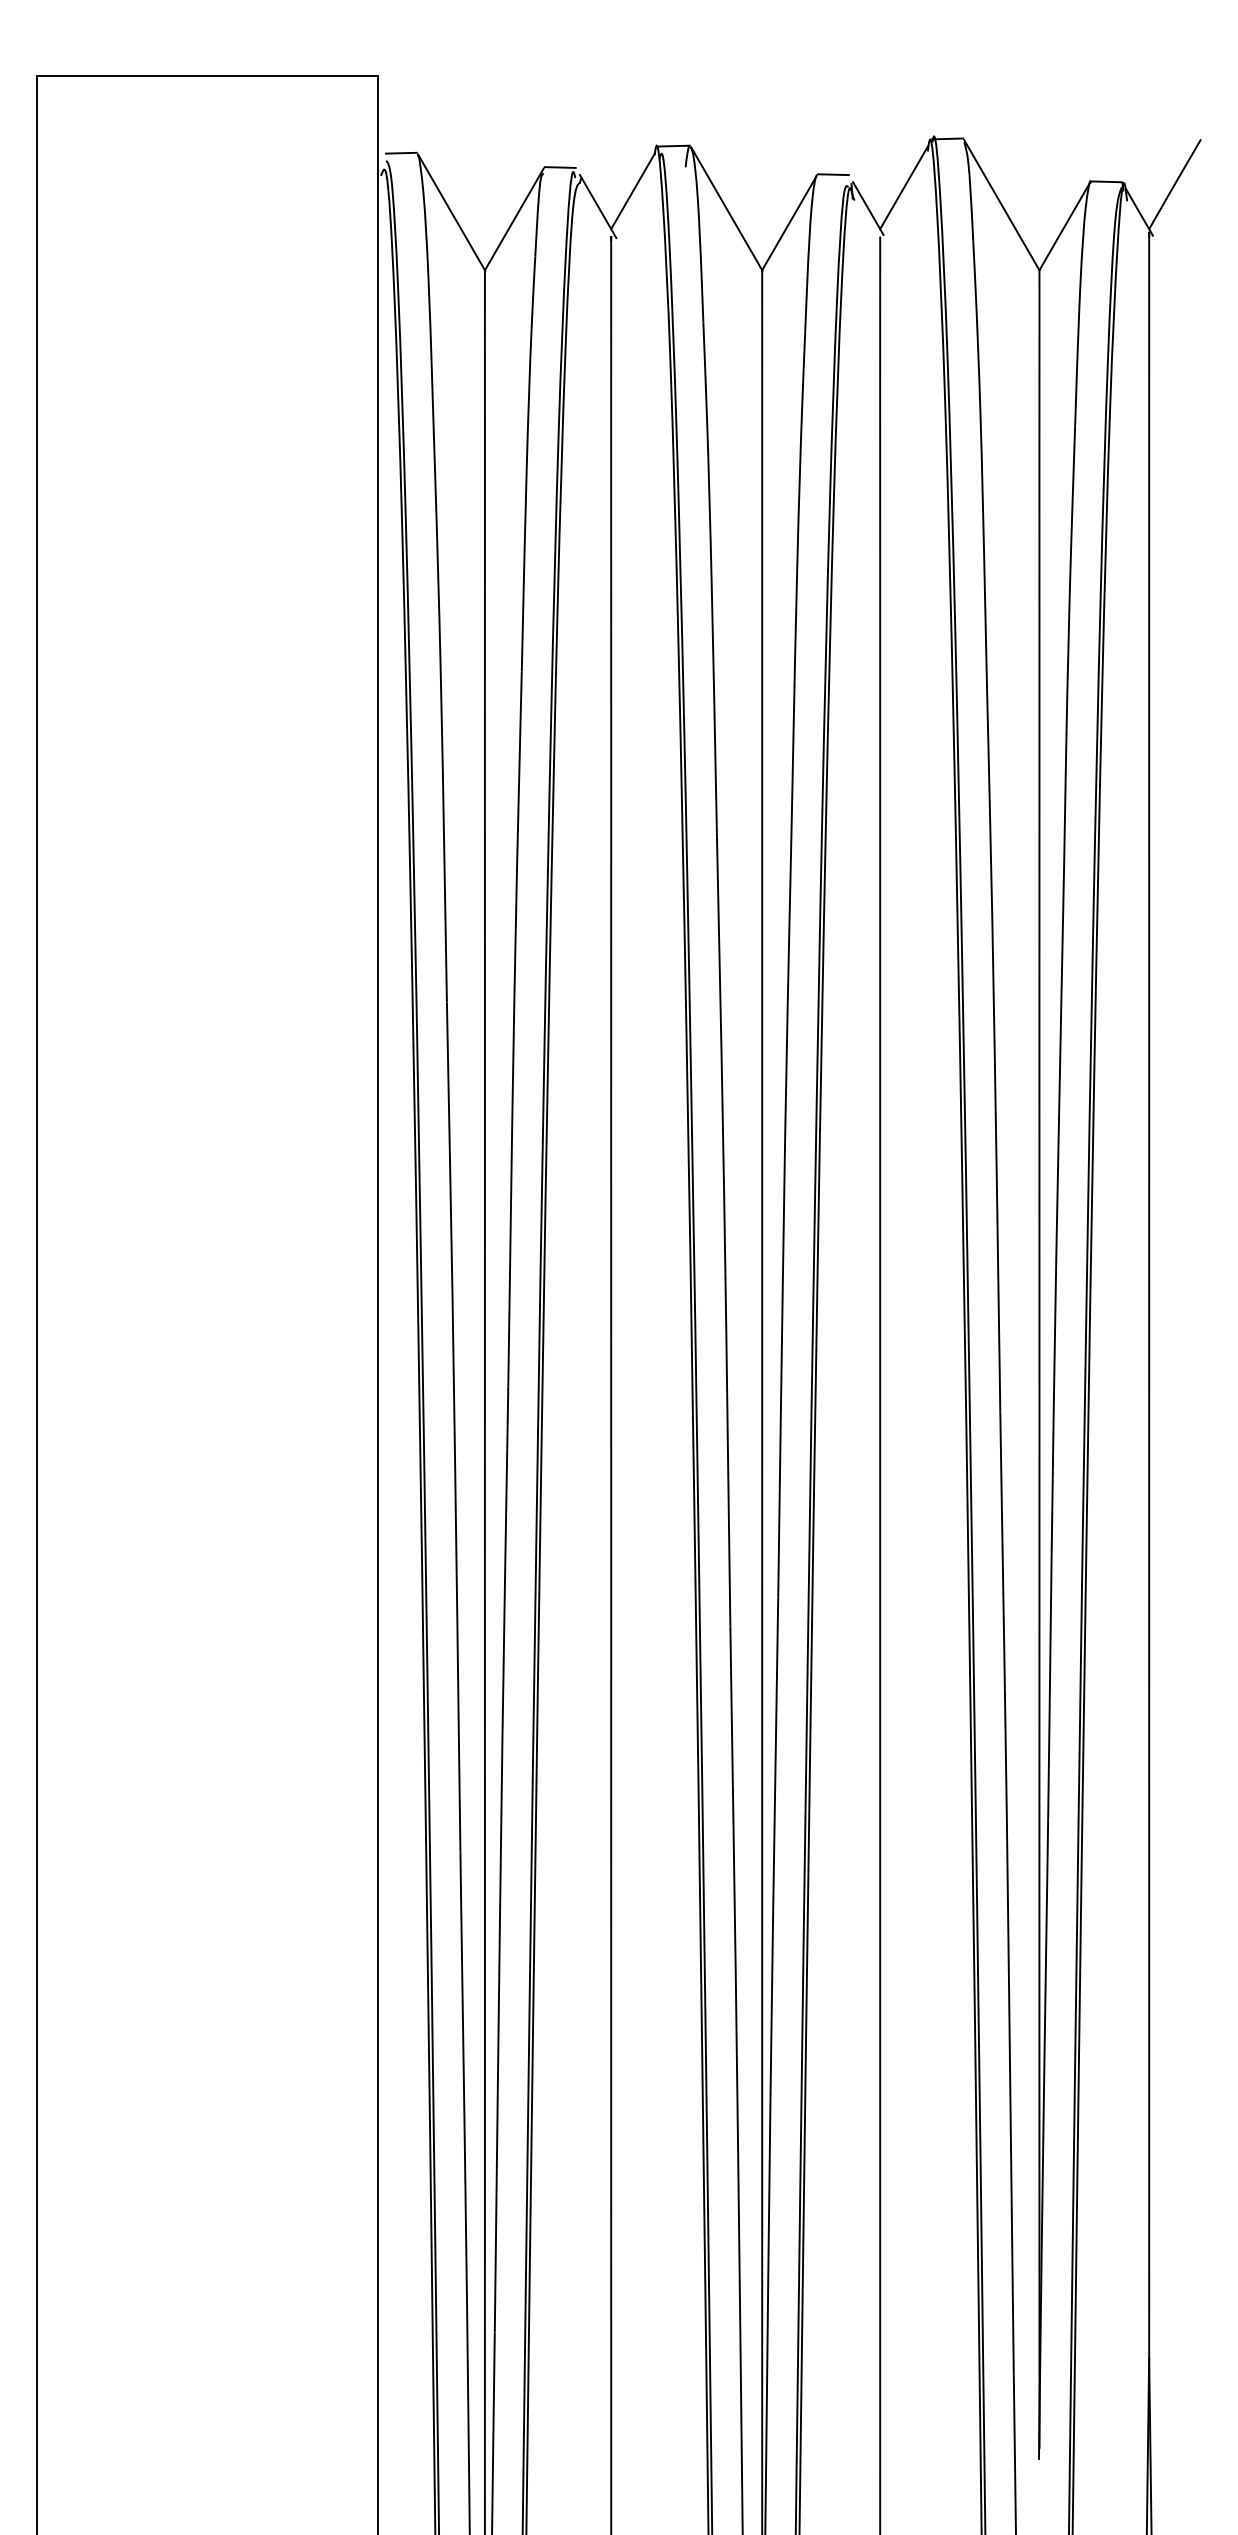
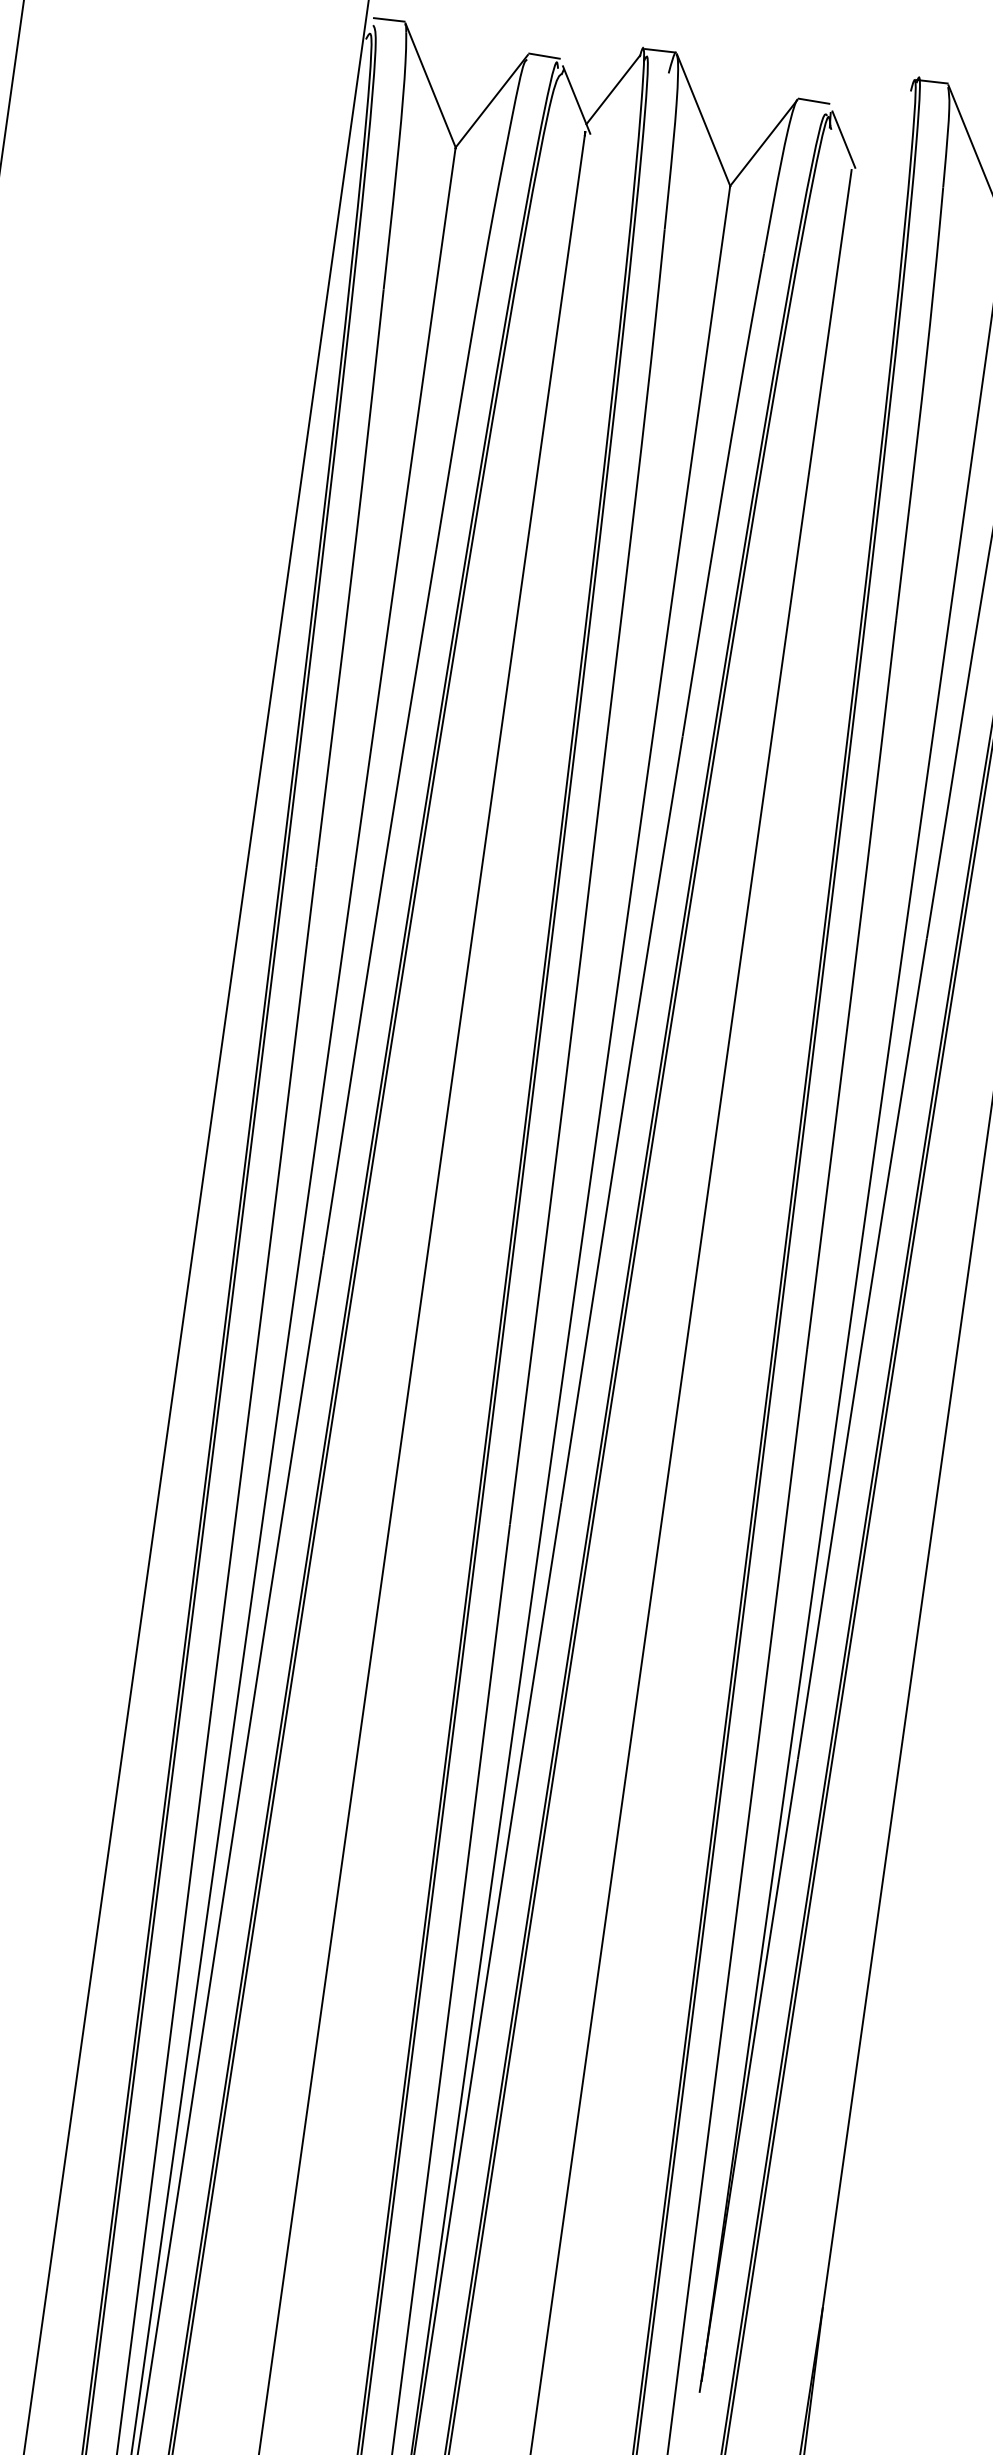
line: (903, 187) -> (881, 123), removed

